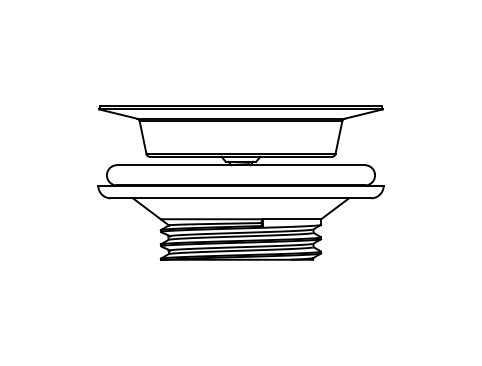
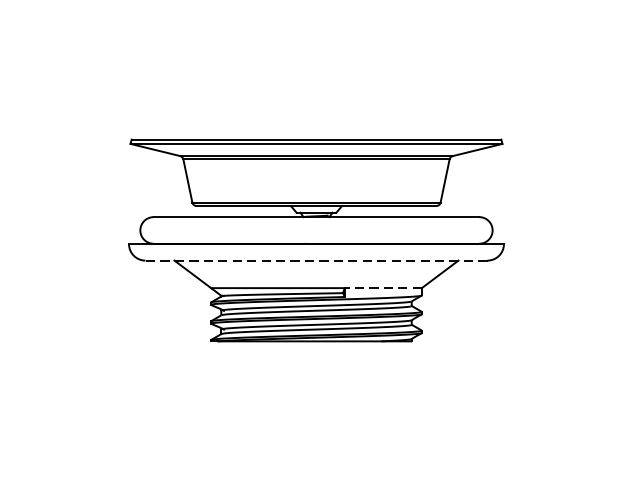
line: (240, 198) -> (315, 260), solid -> dashed
line: (291, 219) -> (382, 288), solid -> dashed

